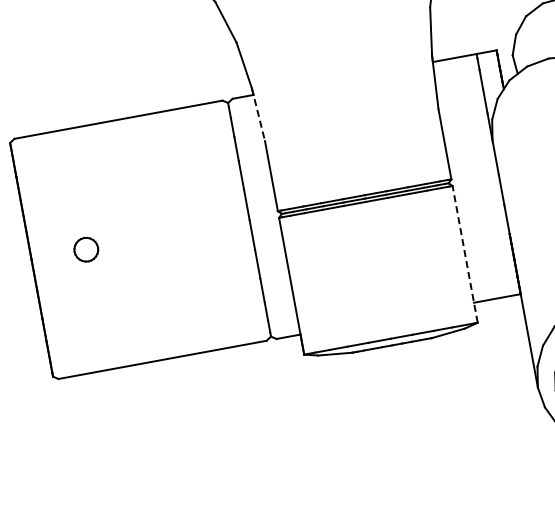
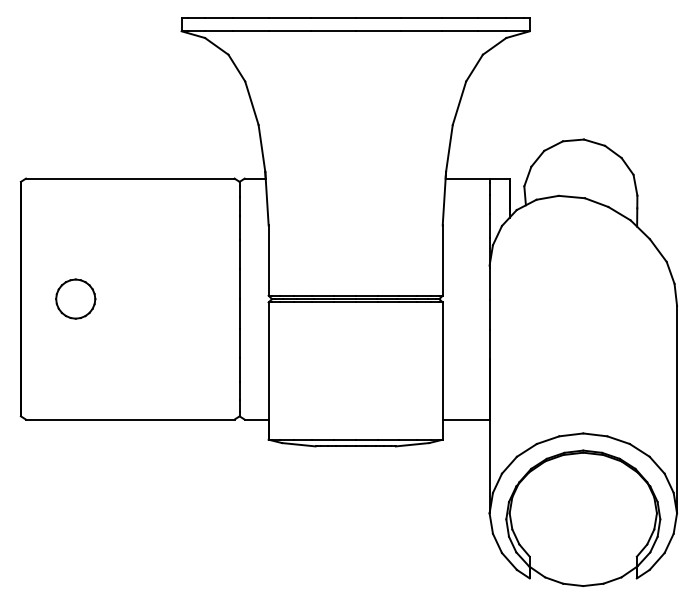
line: (257, 114) -> (266, 198), dashed -> solid
part: (85, 249) -> (75, 298), size x1.67
line: (464, 254) -> (442, 371), dashed -> solid

